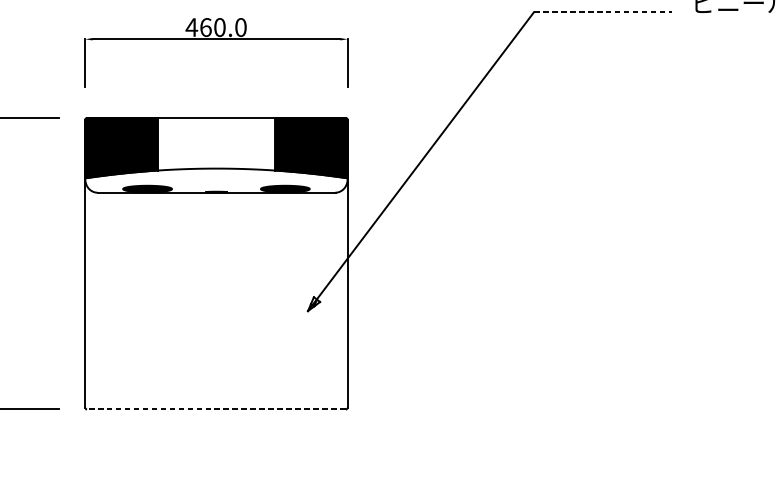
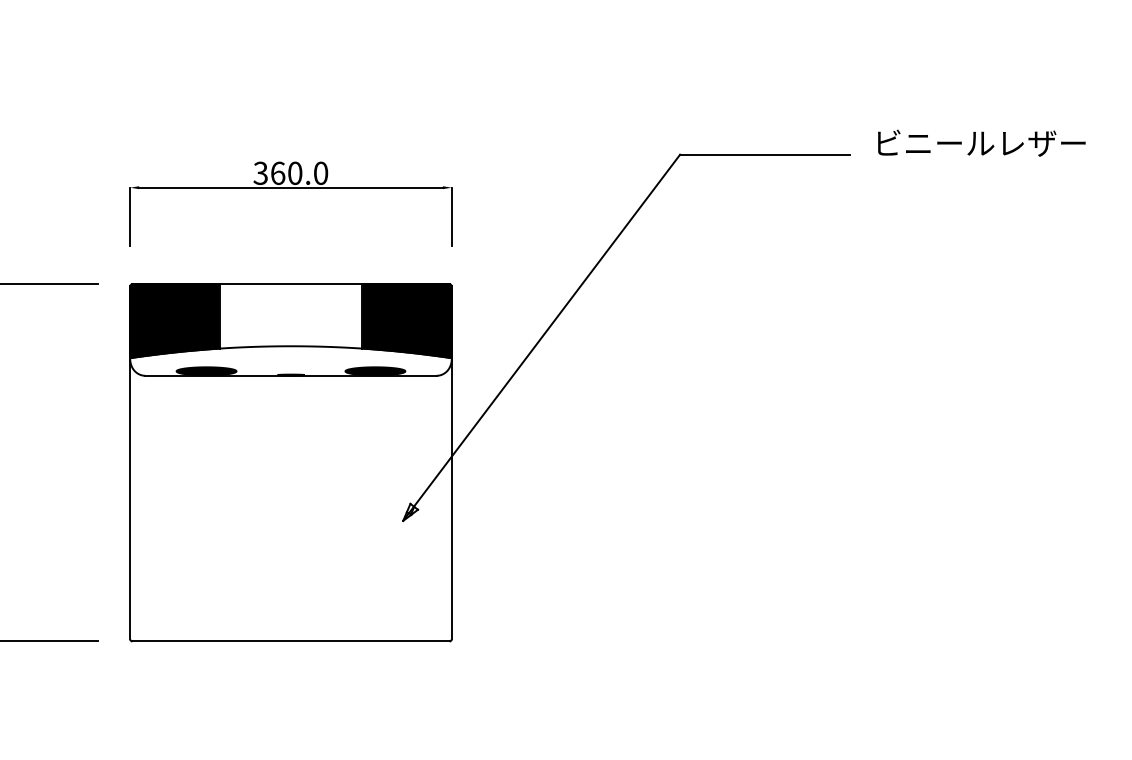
line: (602, 12) -> (764, 154), dashed -> solid
text: (191, 27) -> (260, 173), 460.0 -> 360.0
line: (216, 409) -> (291, 641), dashed -> solid

